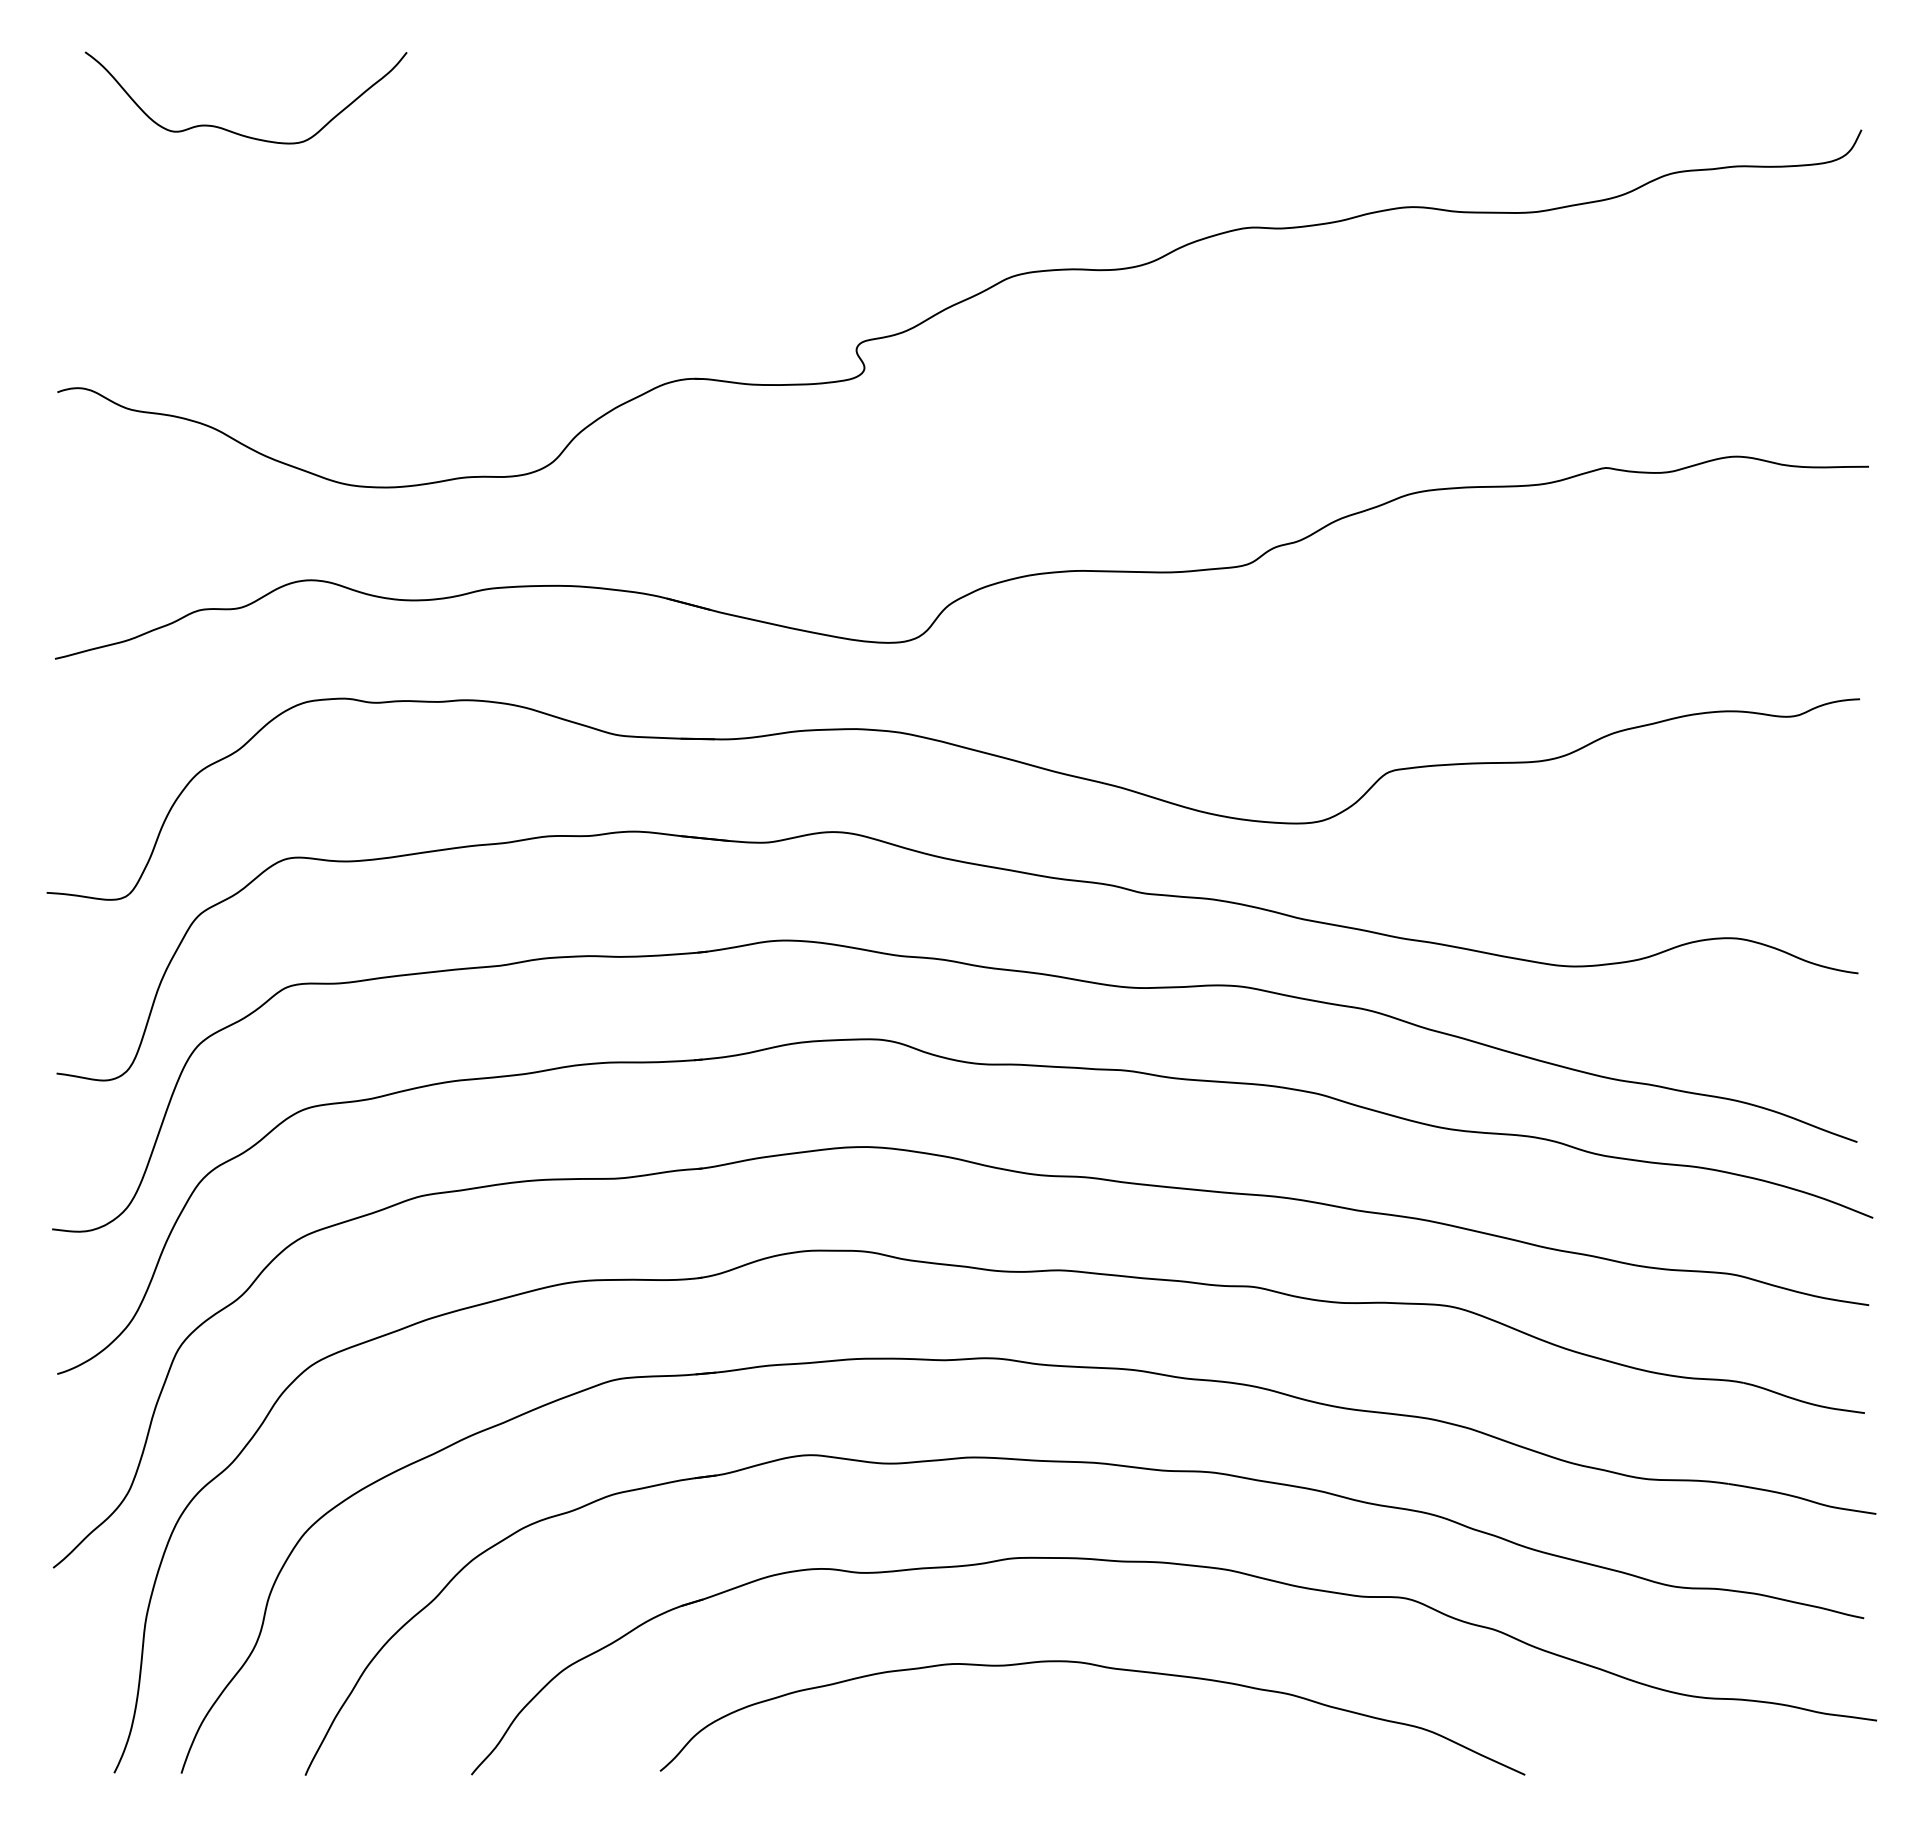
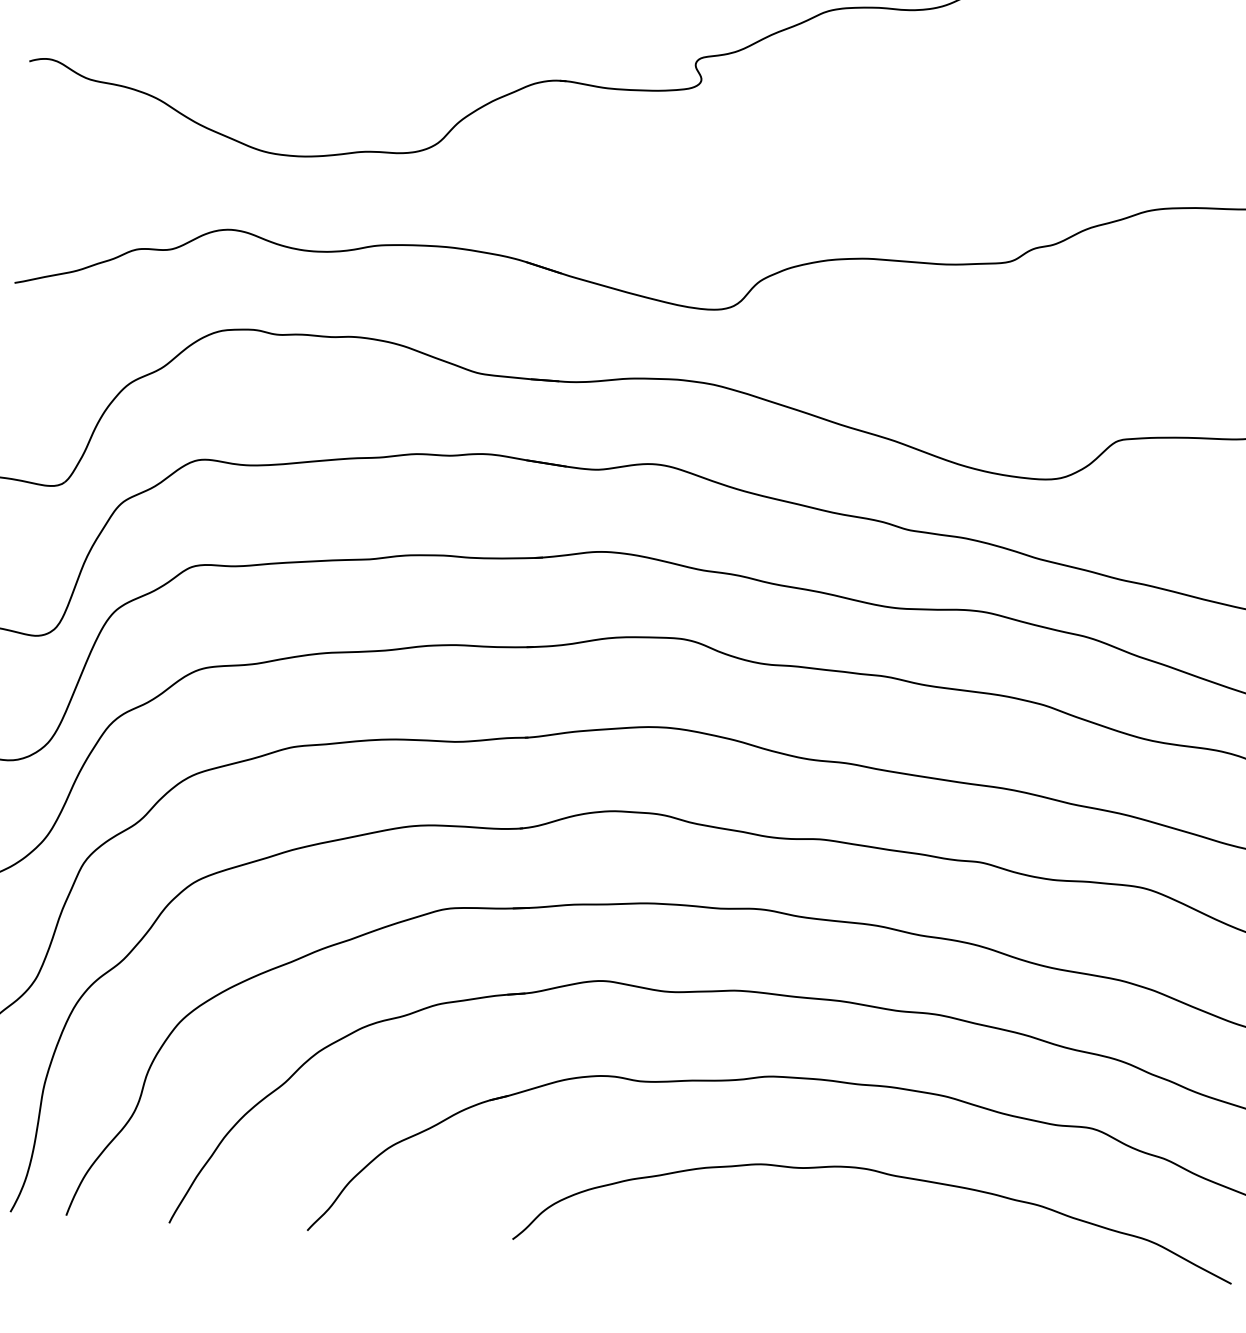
curve: (1100, 1667) -> (883, 1174), moved

